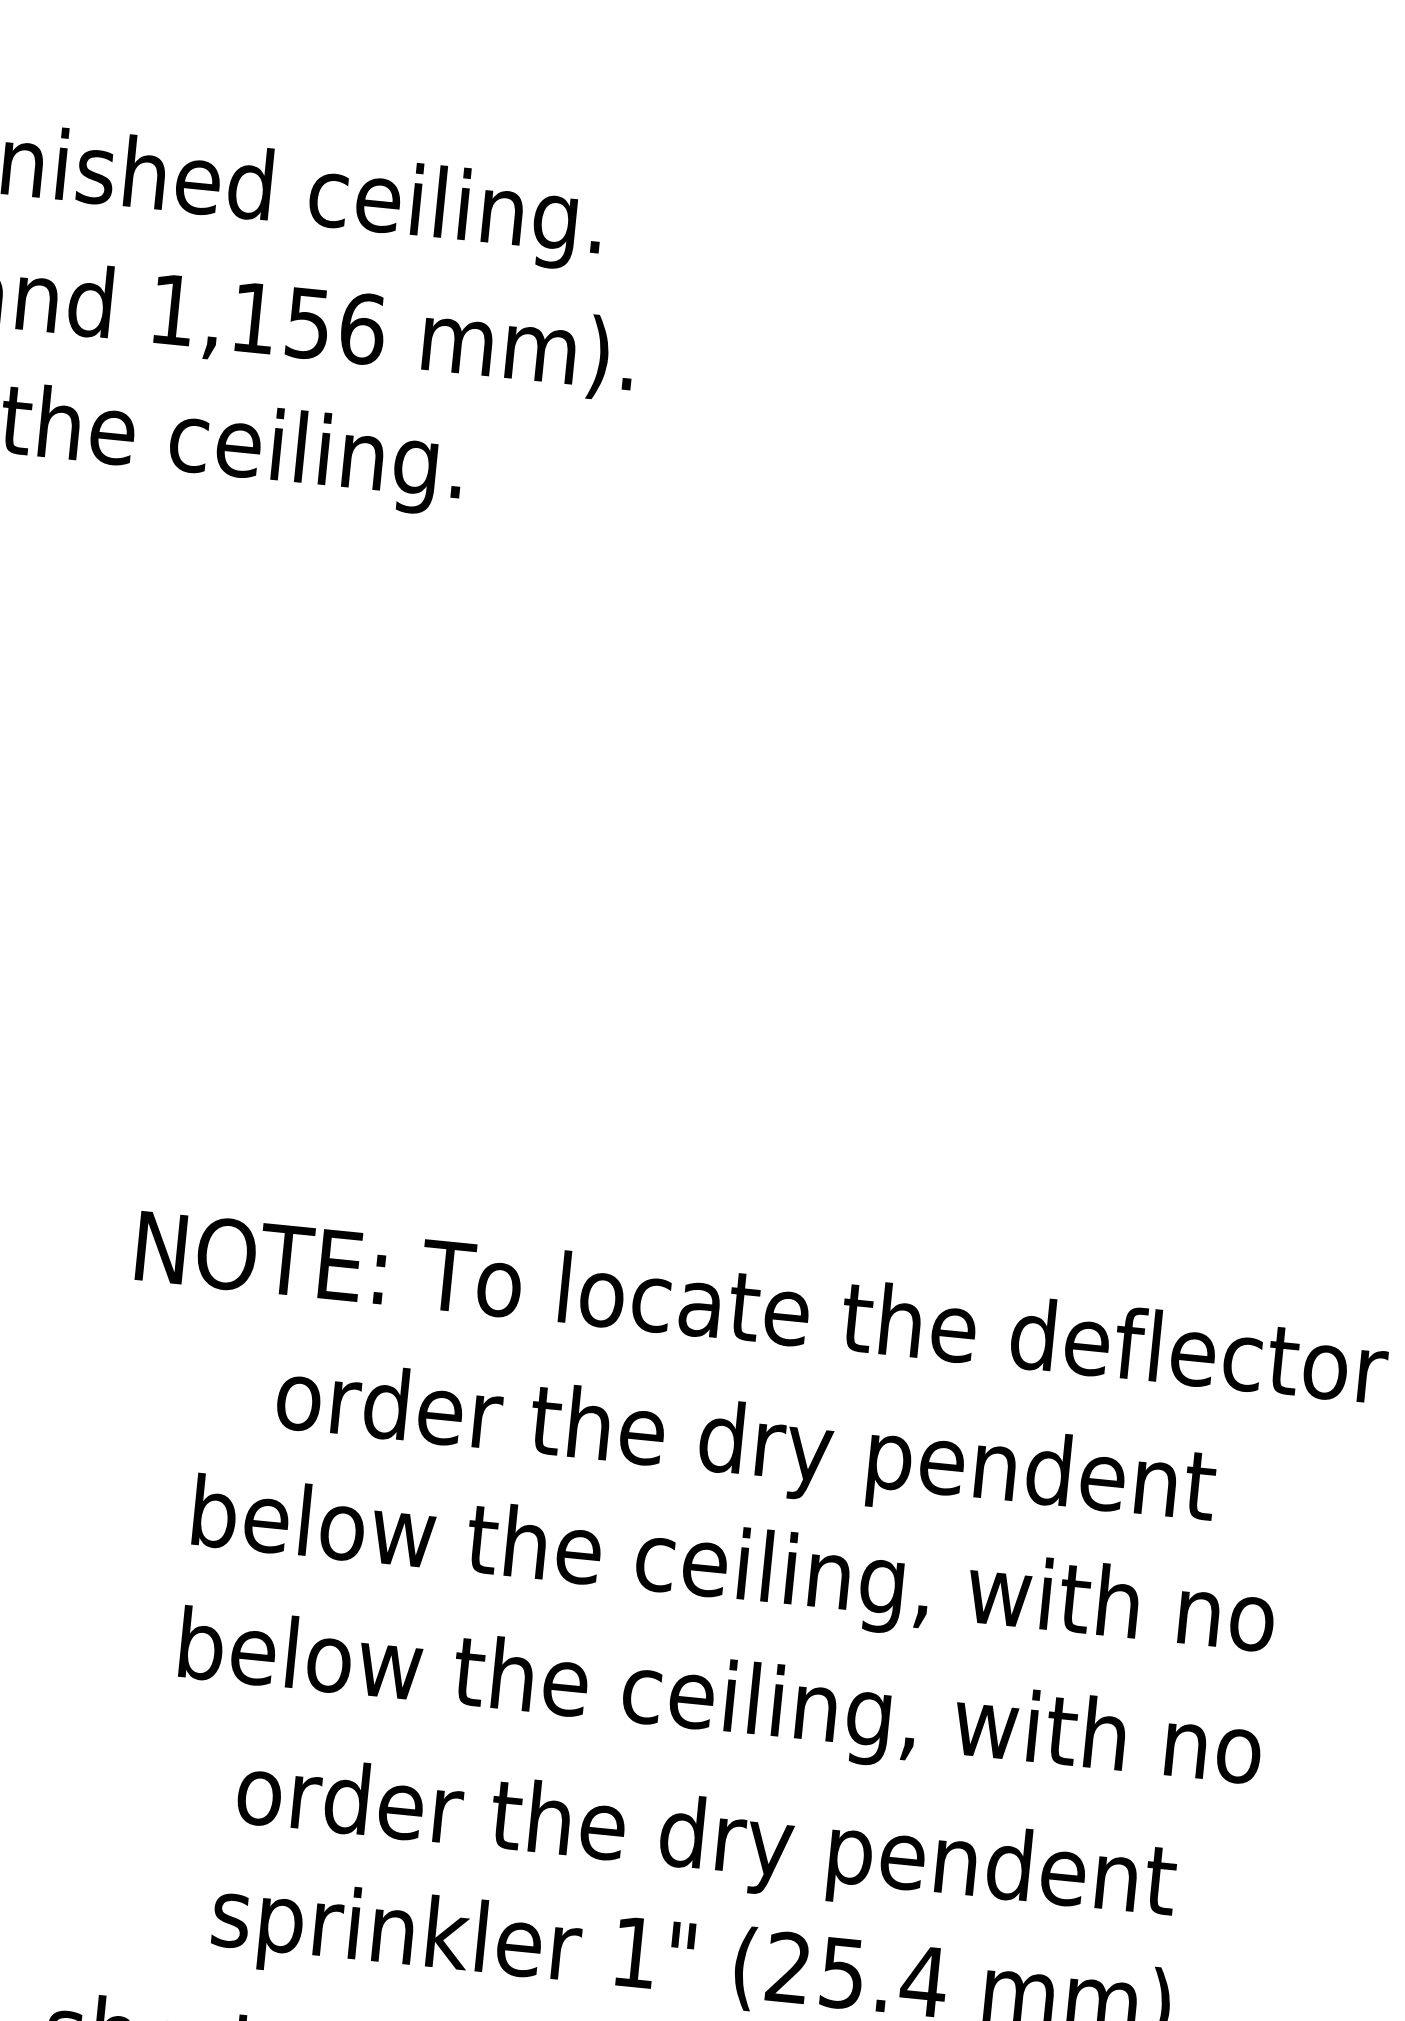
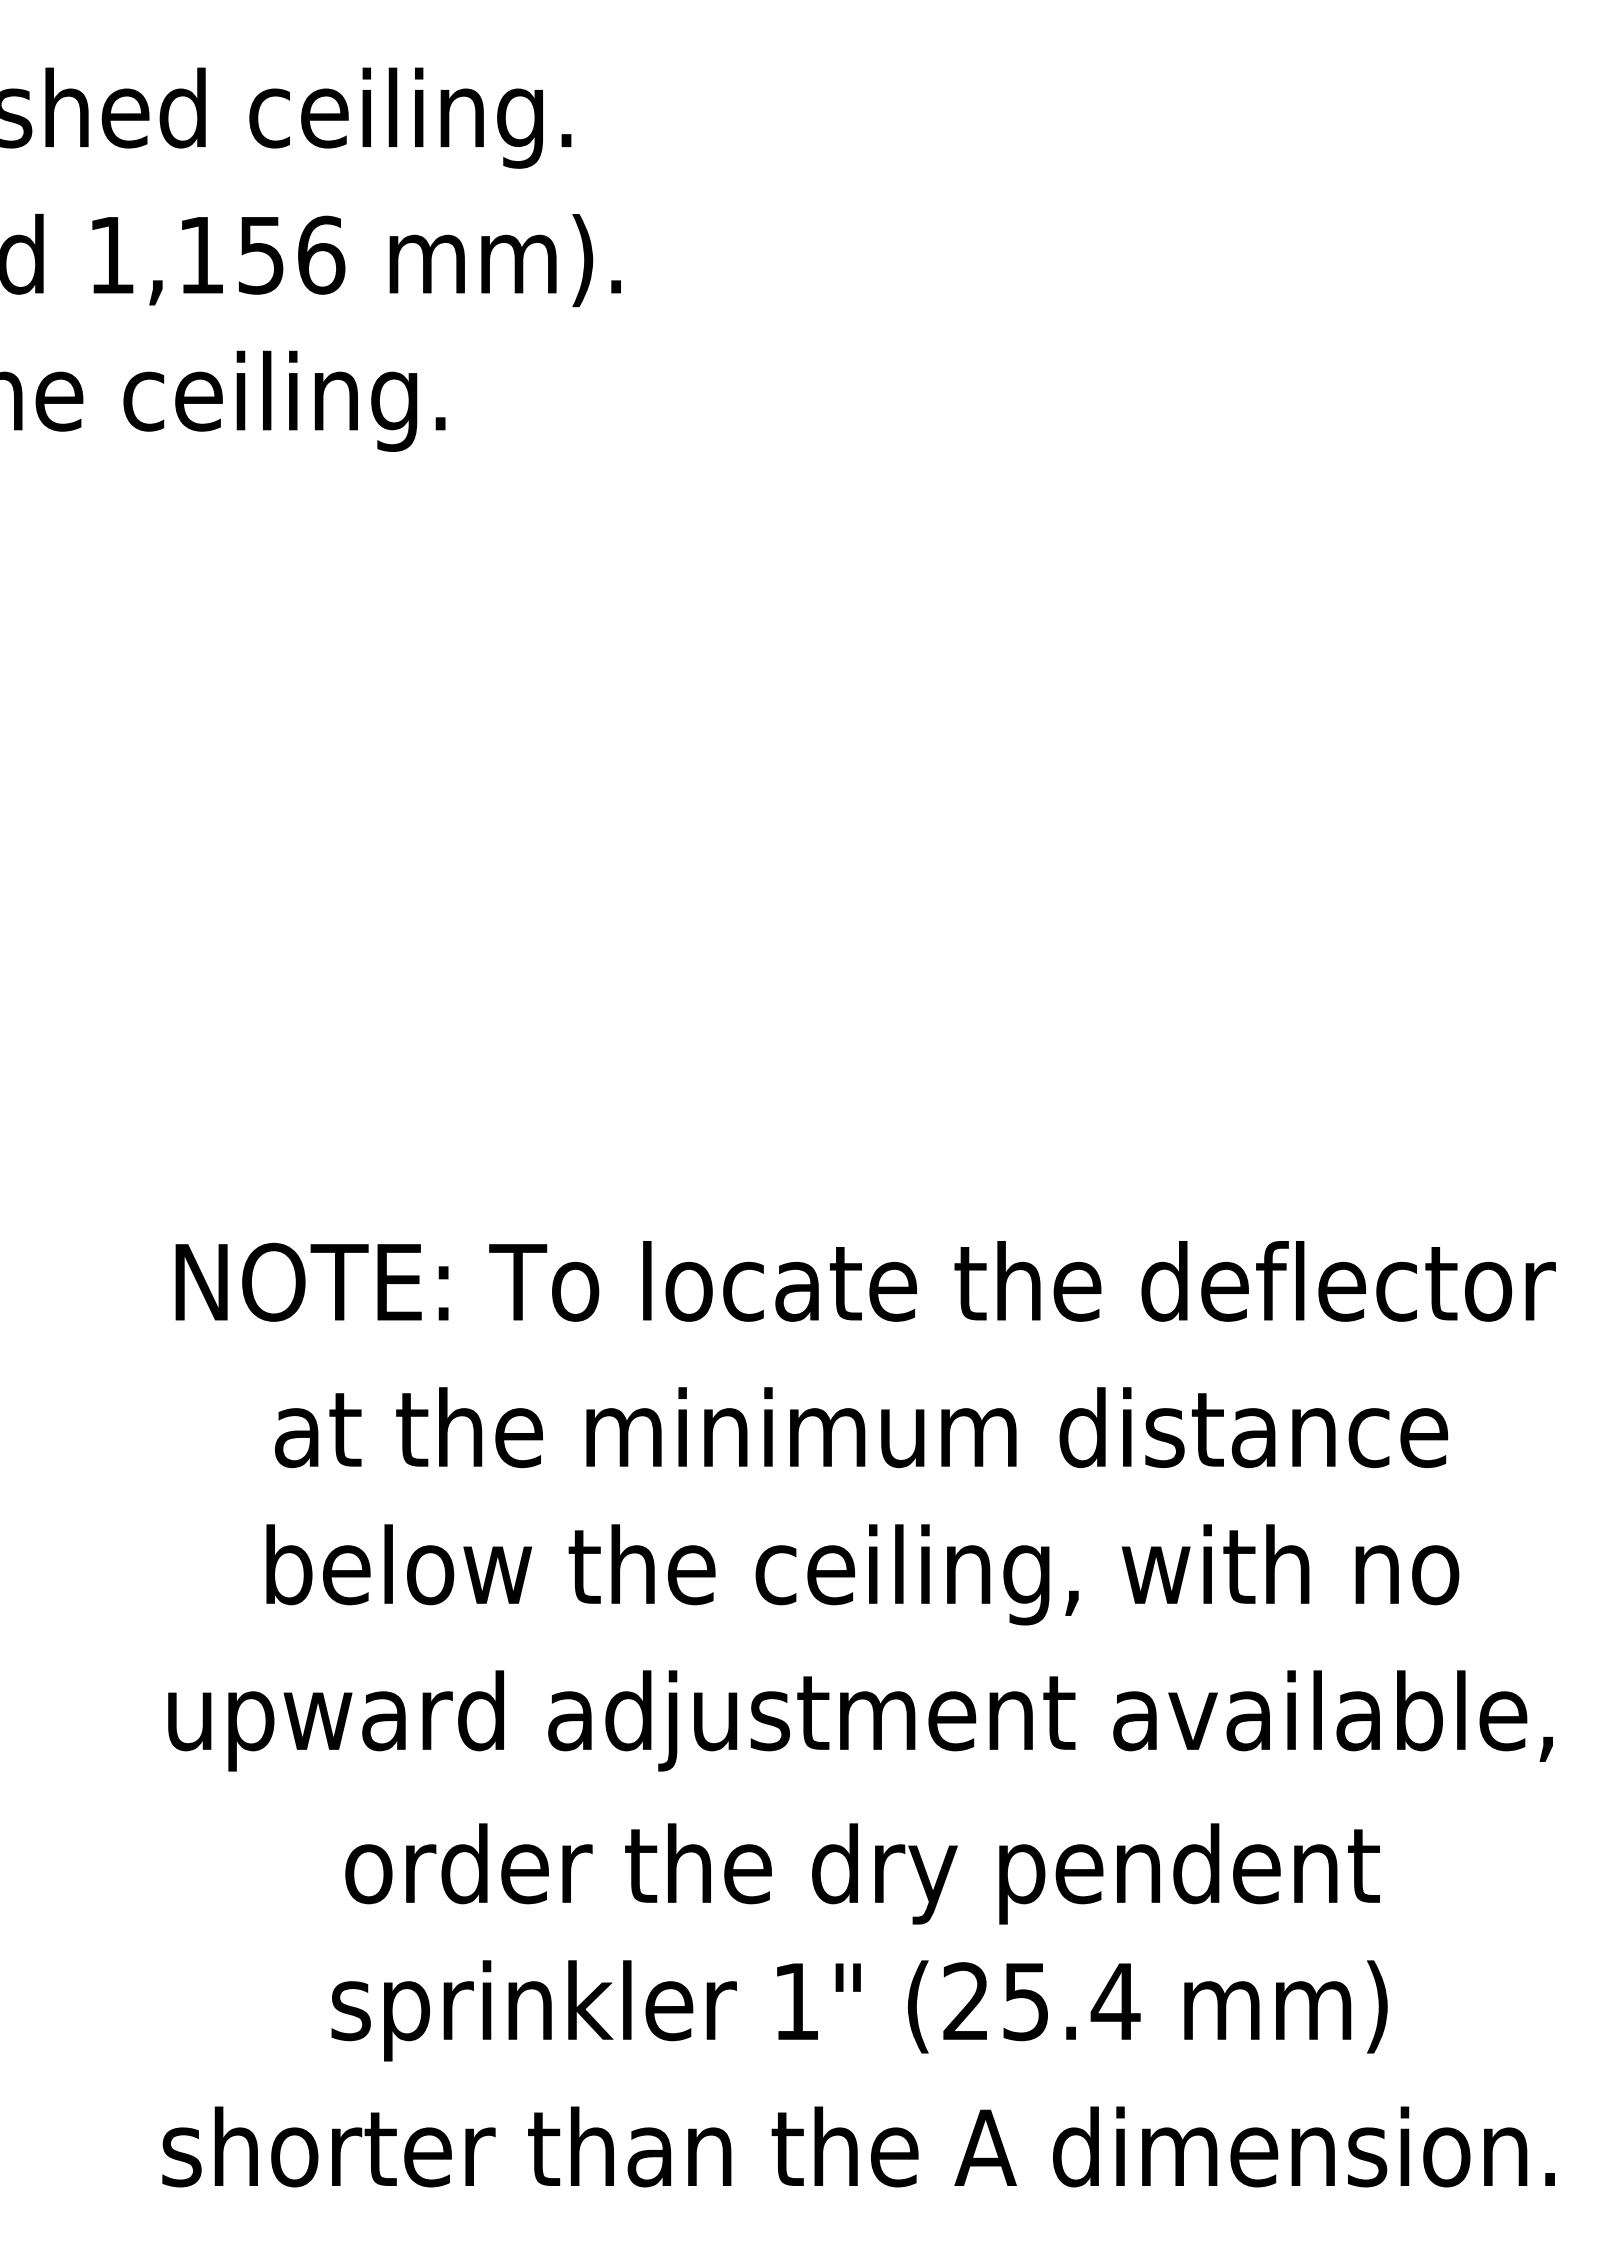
text: (744, 1447) -> (861, 1437), order the dry pendent -> at the minimum distance
text: (718, 1703) -> (860, 1720), below the ceiling, with no -> upward adjustment available,

